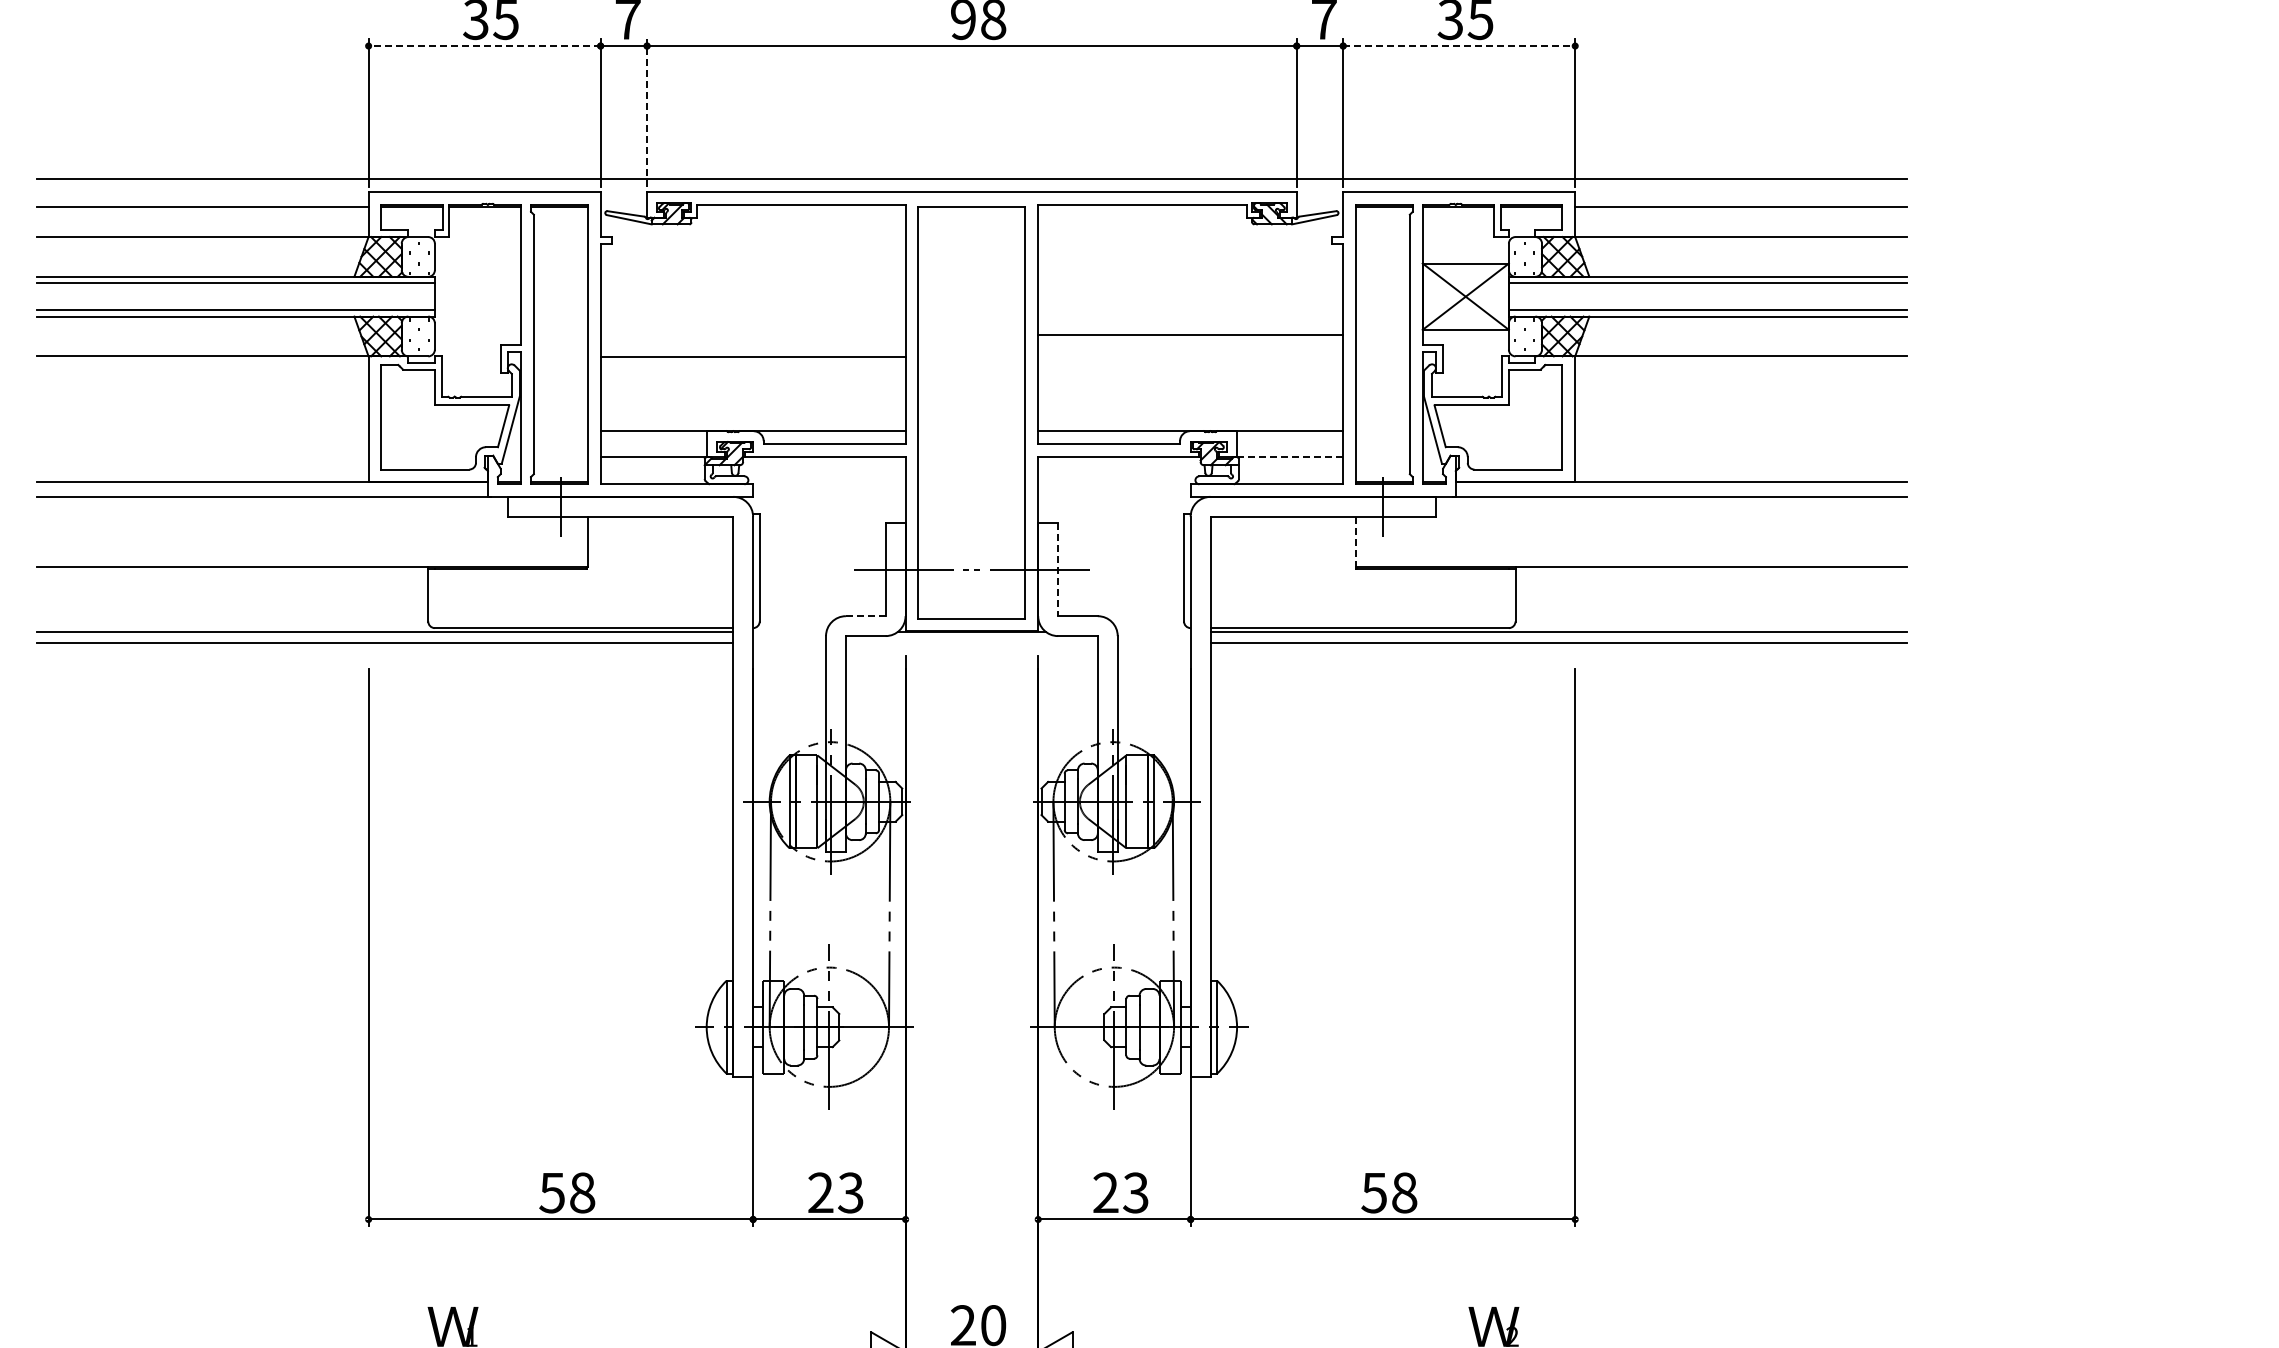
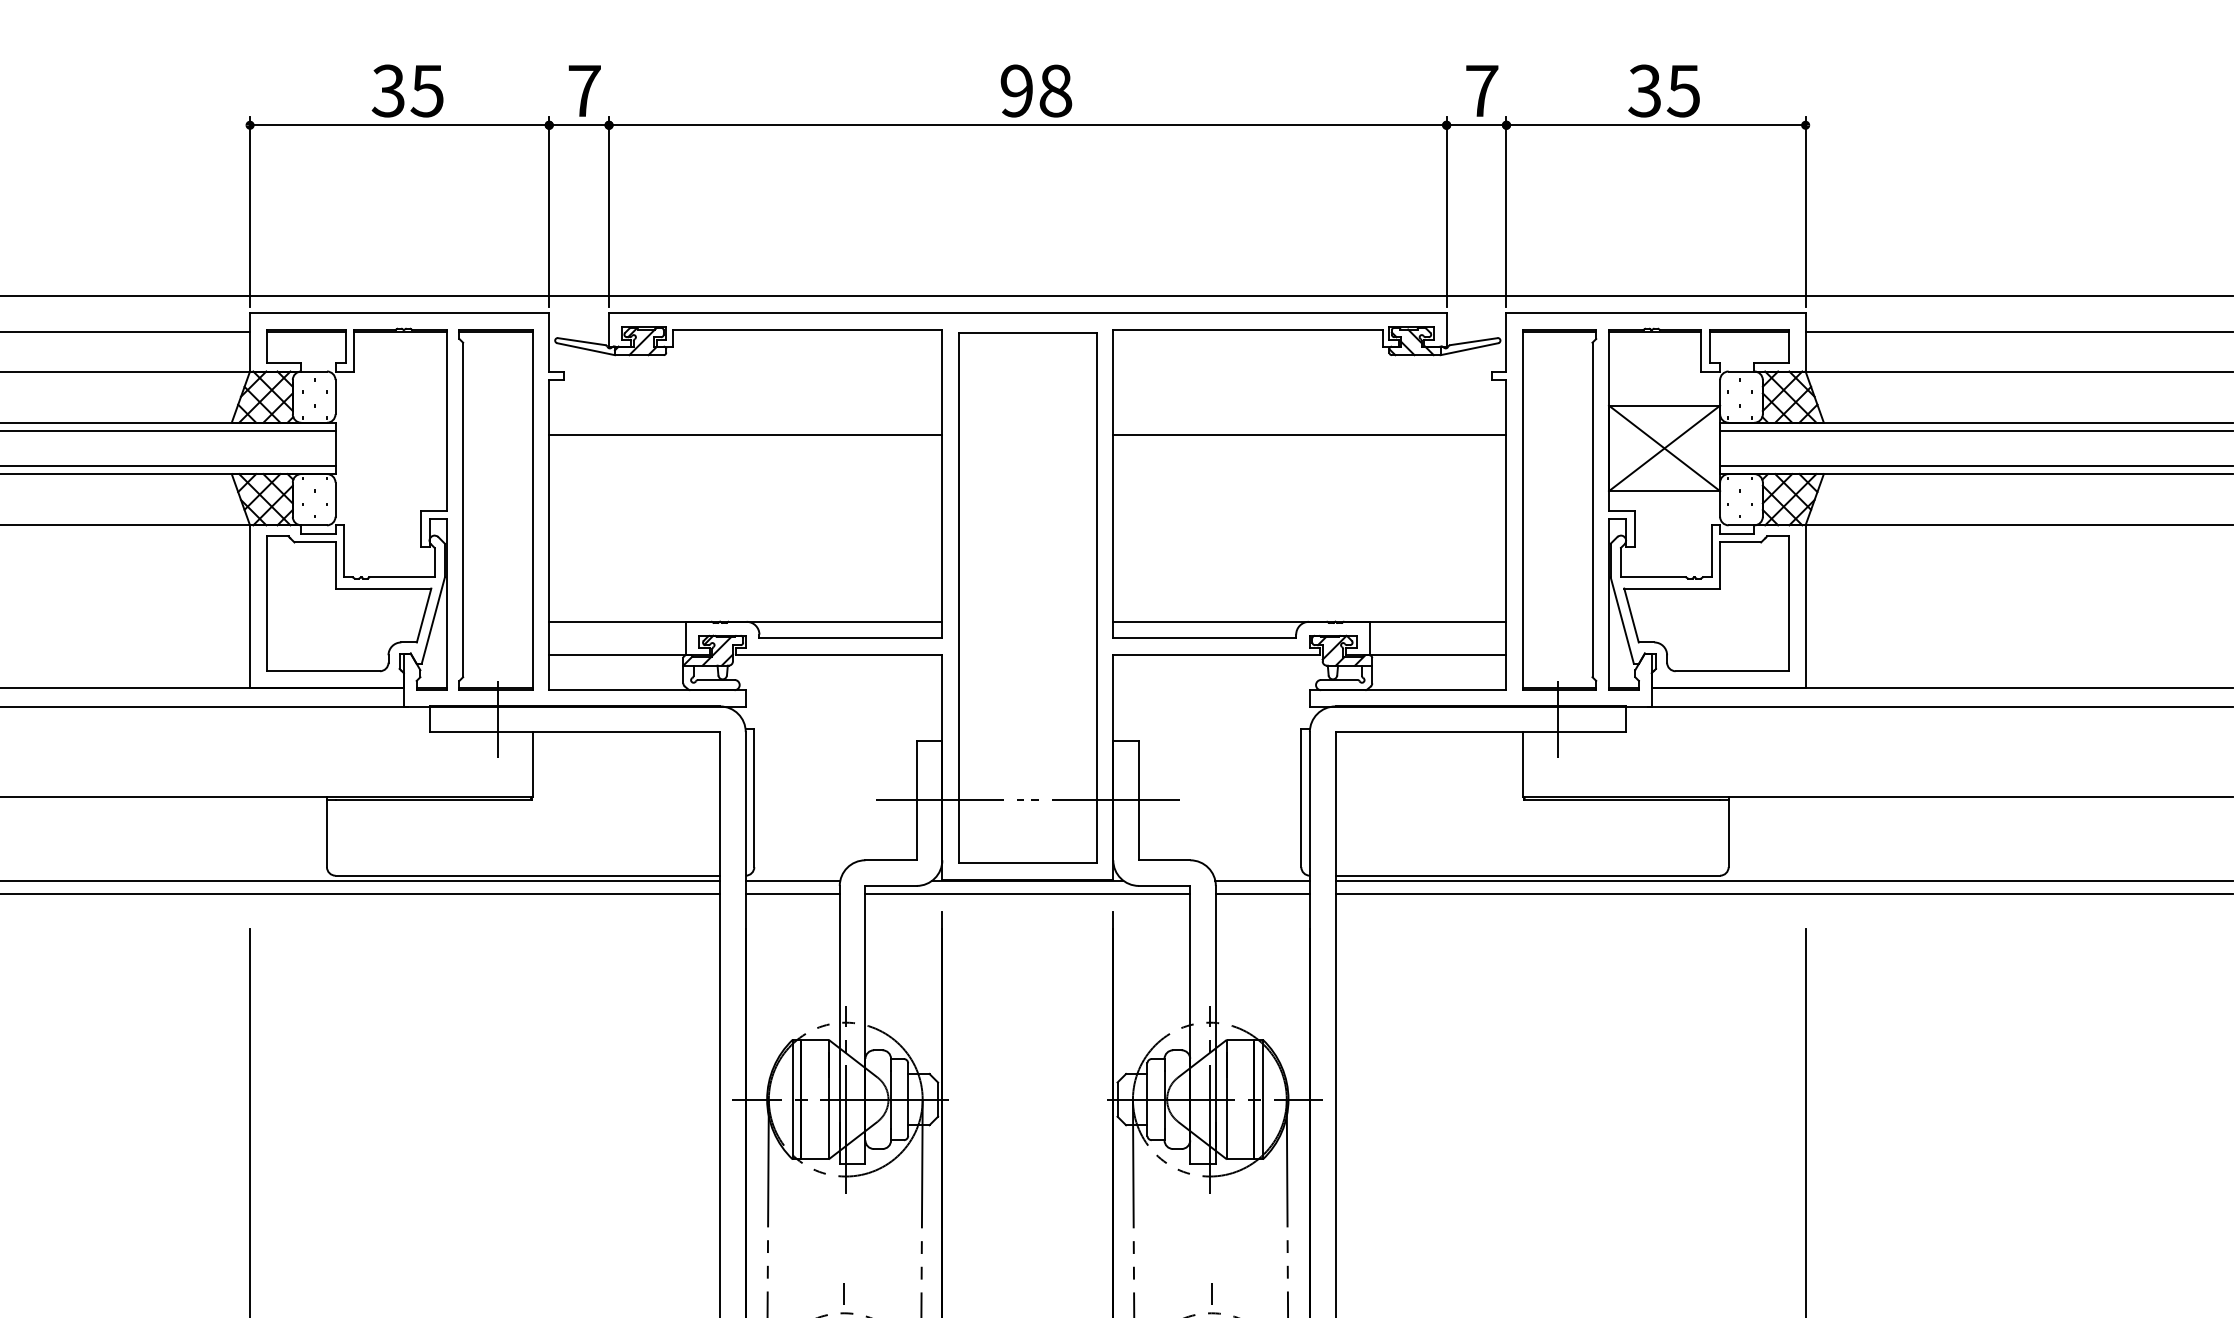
line: (484, 46) -> (399, 125), dashed -> solid
line: (1459, 46) -> (1656, 125), dashed -> solid
line: (647, 113) -> (609, 212), dashed -> solid
line: (1190, 335) -> (1309, 435), moved
line: (752, 357) -> (744, 435), moved
line: (1288, 457) -> (1435, 655), dashed -> solid
line: (1355, 542) -> (1522, 765), dashed -> solid
line: (1058, 570) -> (1139, 801), dashed -> solid
line: (865, 616) -> (890, 860), dashed -> solid
line: (789, 631) -> (792, 880), added
line: (1153, 631) -> (1261, 880), added
line: (789, 642) -> (792, 894), added
line: (971, 642) -> (1027, 894), added
line: (1153, 642) -> (1261, 894), added

